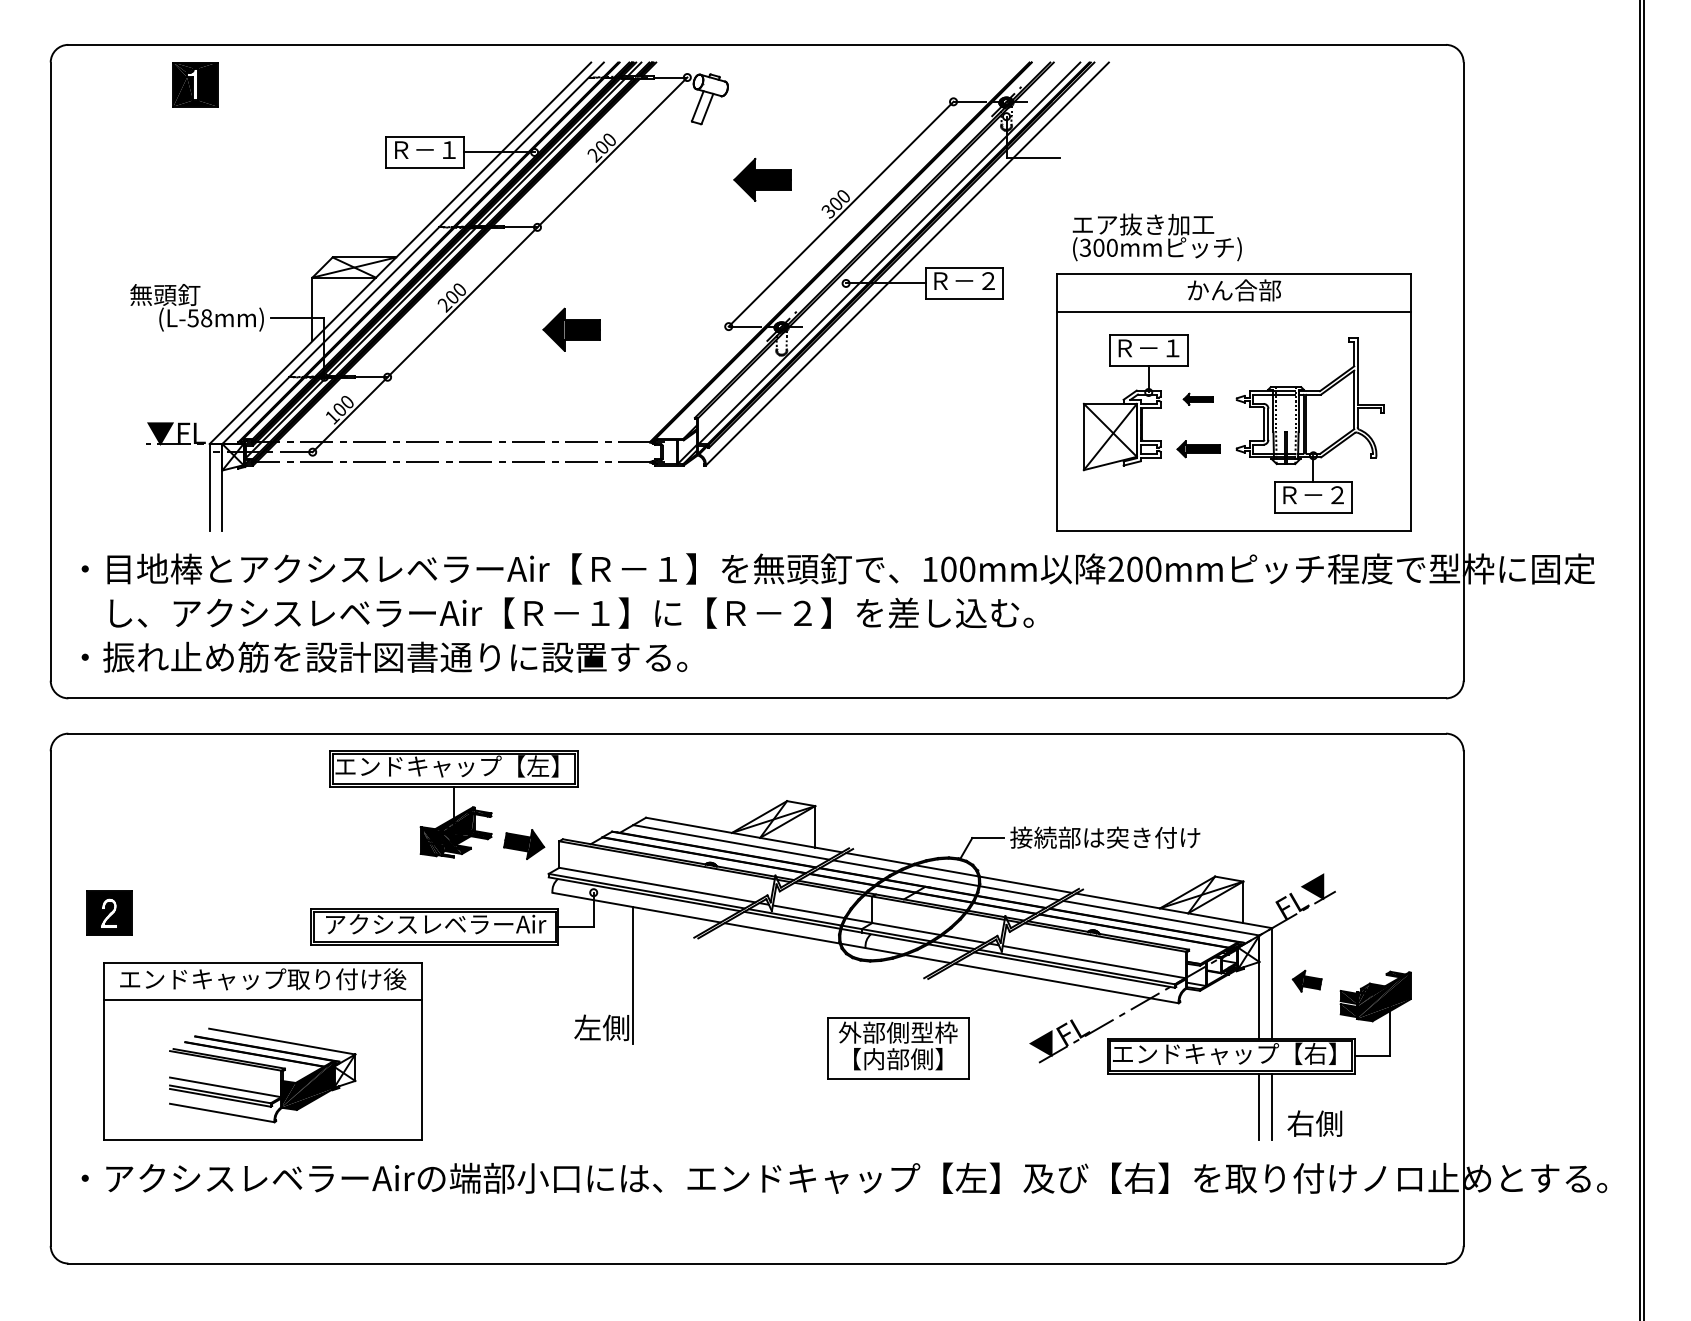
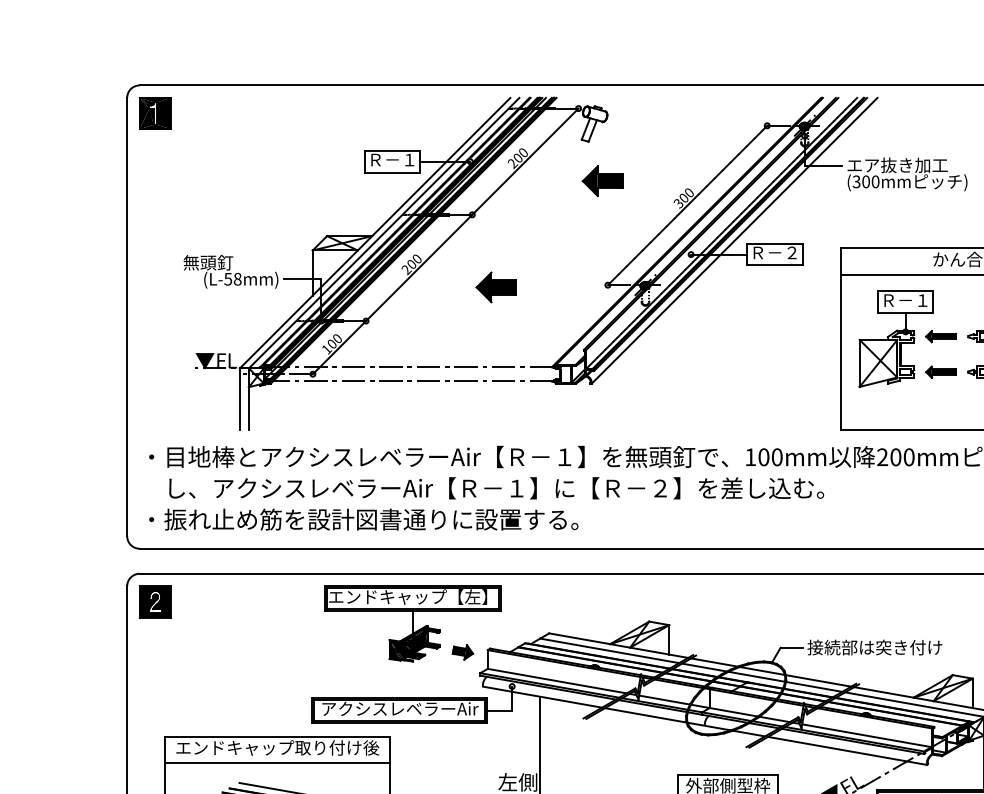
part: (195, 84) -> (155, 113), moved
part: (762, 179) -> (602, 180), moved
text: (1156, 237) -> (906, 174), moved
part: (1198, 399) -> (940, 336), size x1.43
part: (524, 844) -> (463, 652), size x0.71
part: (109, 912) -> (155, 601), moved

